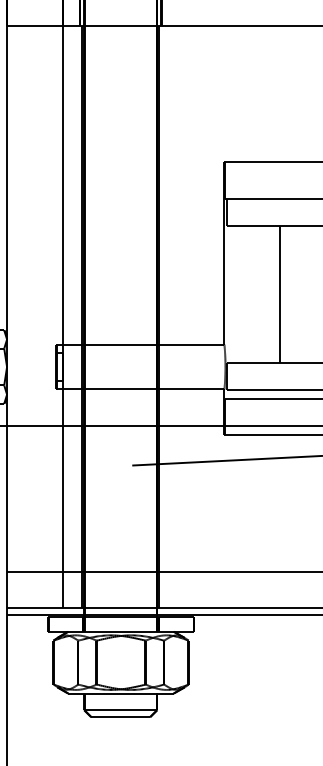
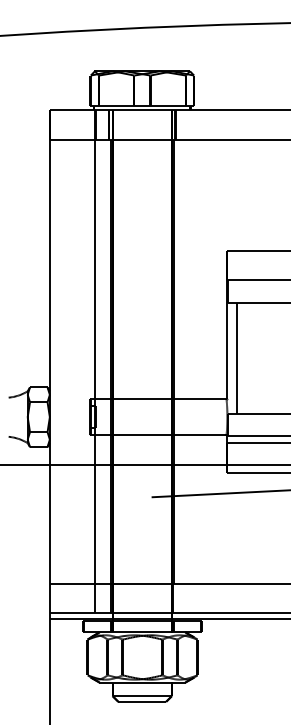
line: (279, 293) -> (236, 357), moved

